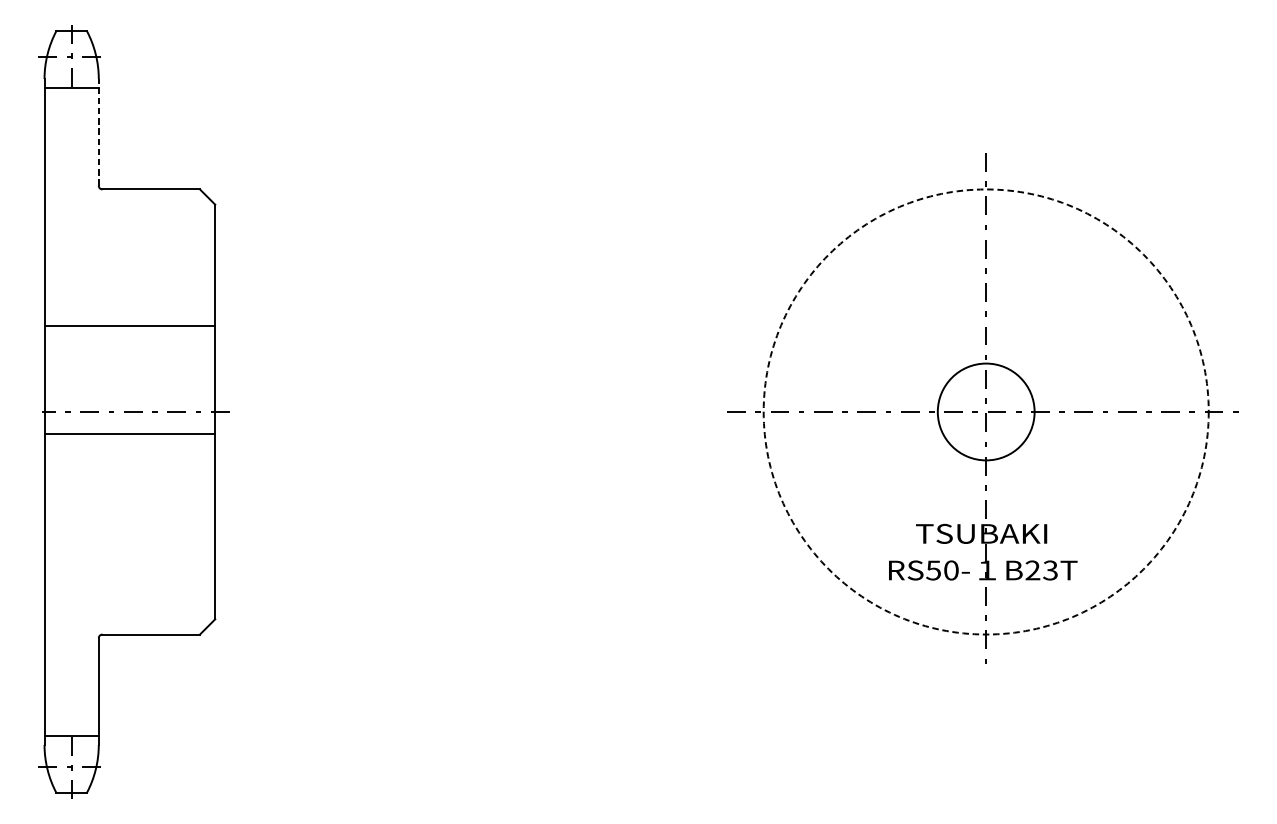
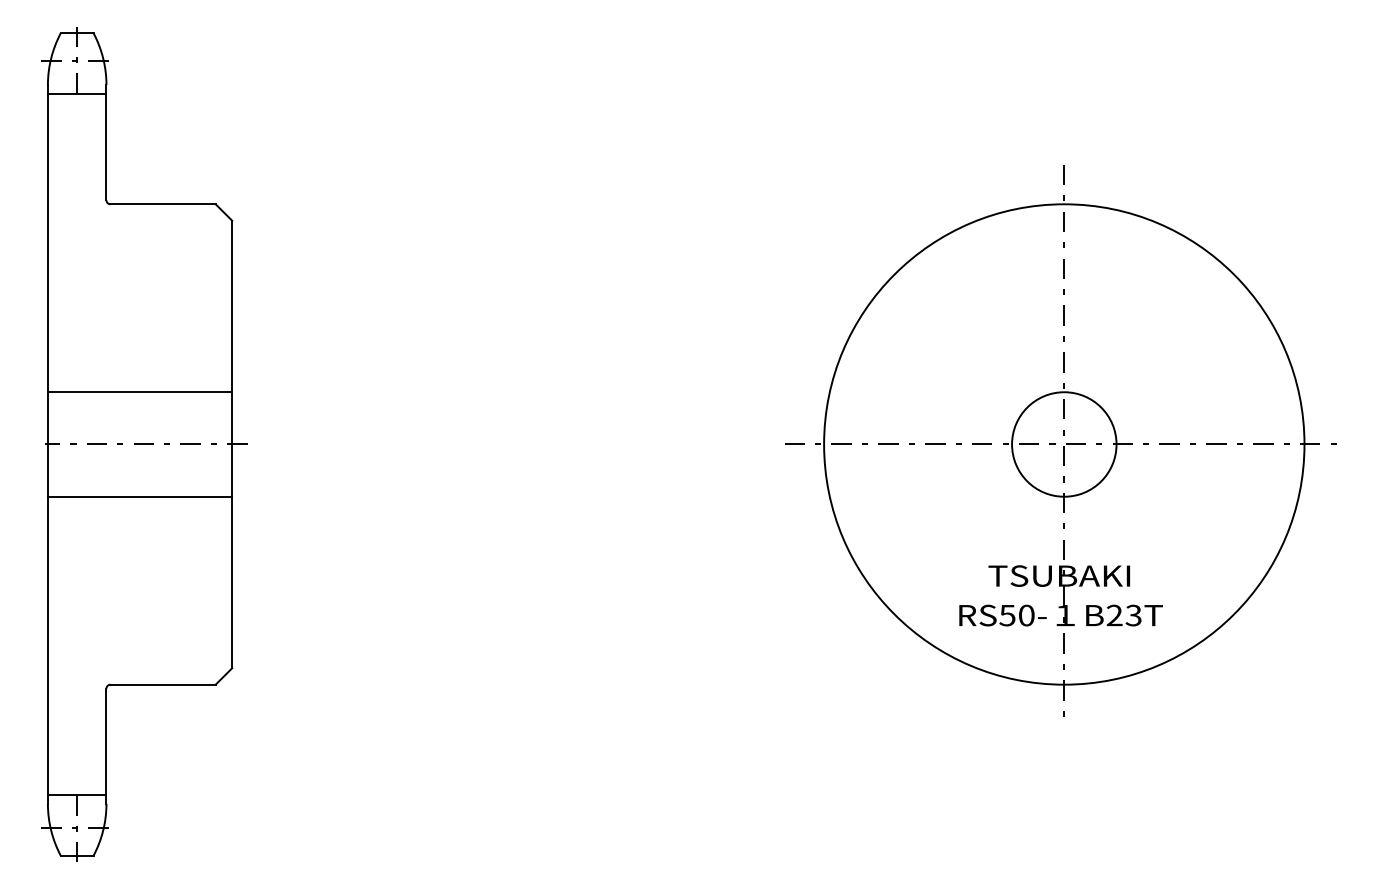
line: (98, 132) -> (106, 142), dashed -> solid
line: (129, 325) -> (139, 392), moved
circle: (986, 412) -> (1064, 444), dashed -> solid
line: (129, 434) -> (139, 496), moved

